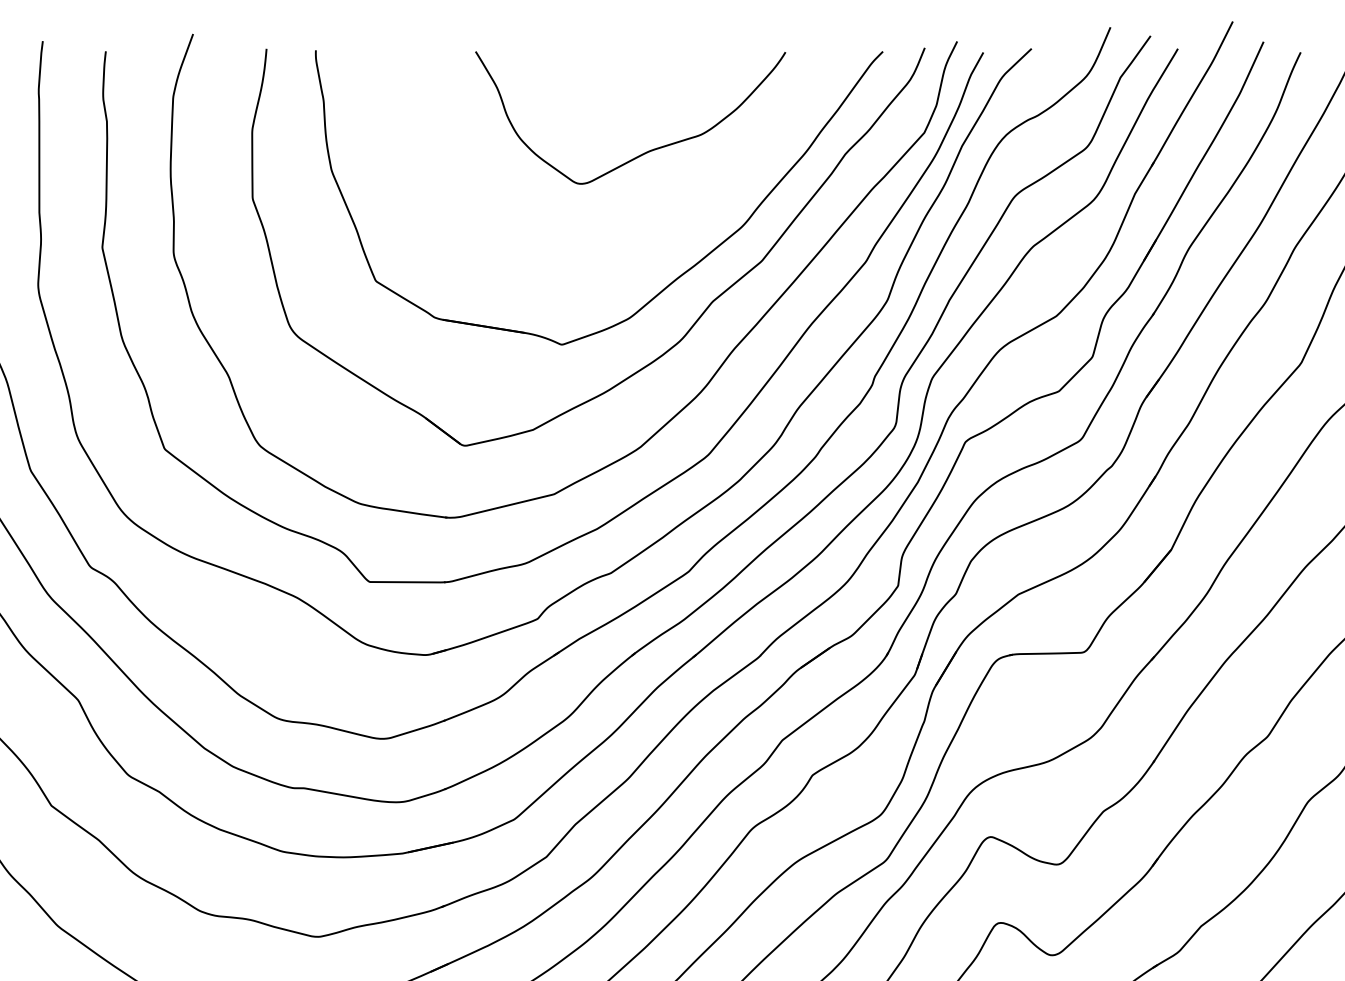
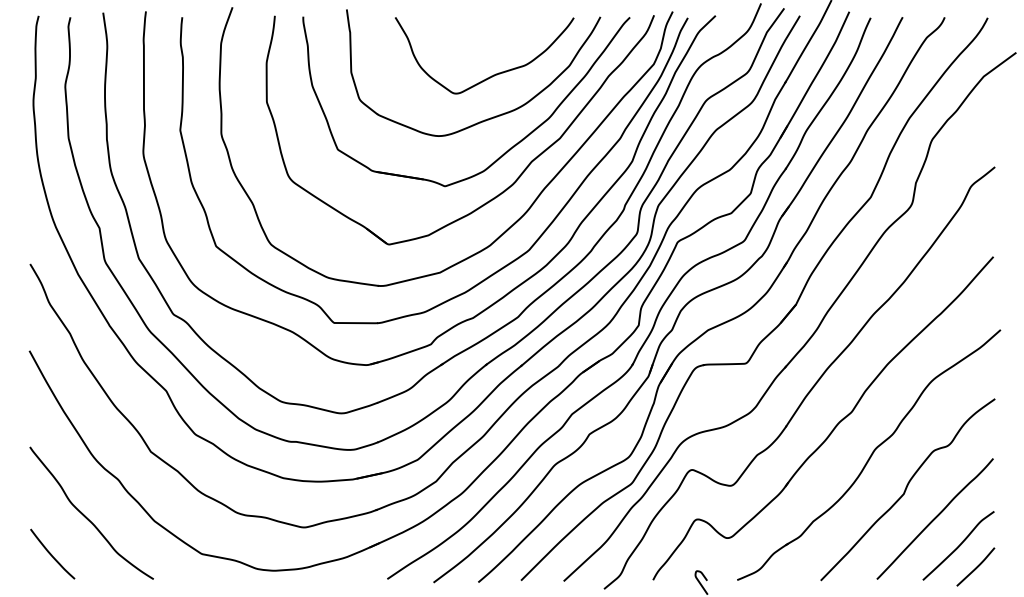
part: (635, 227) -> (487, 118), added

